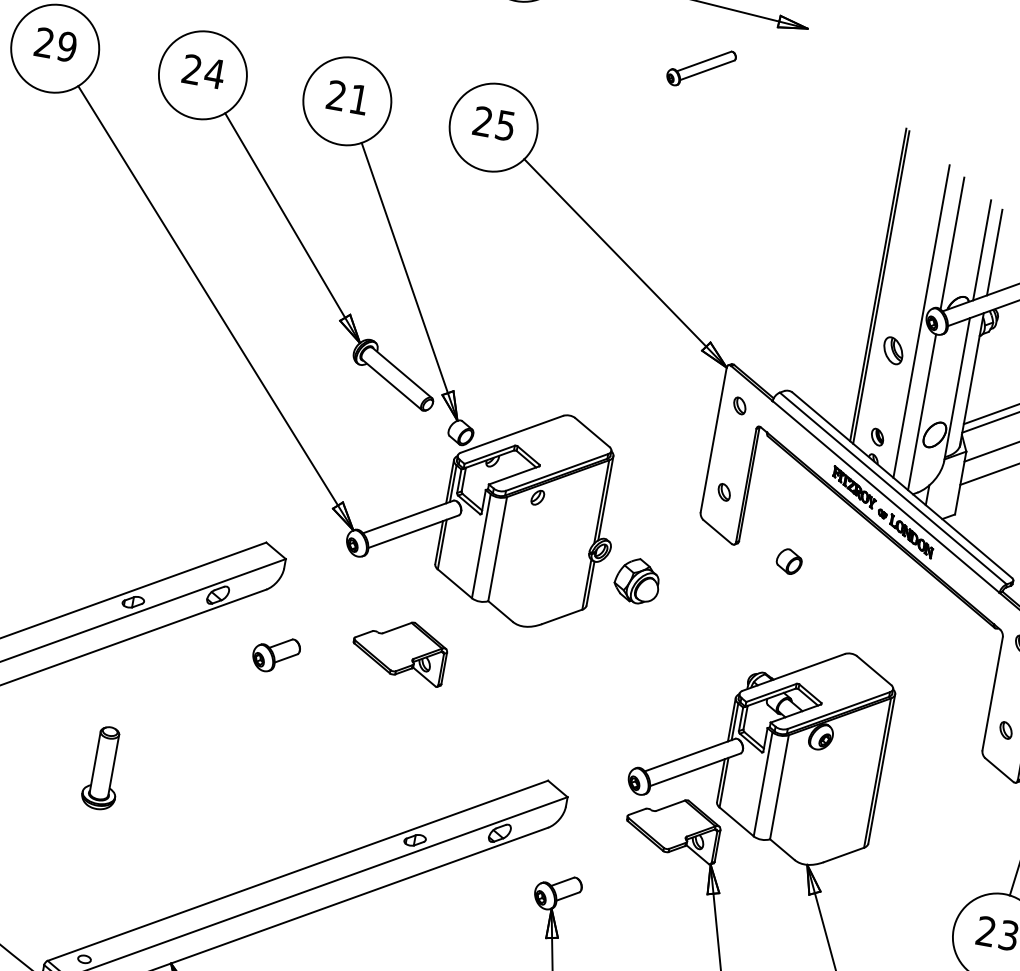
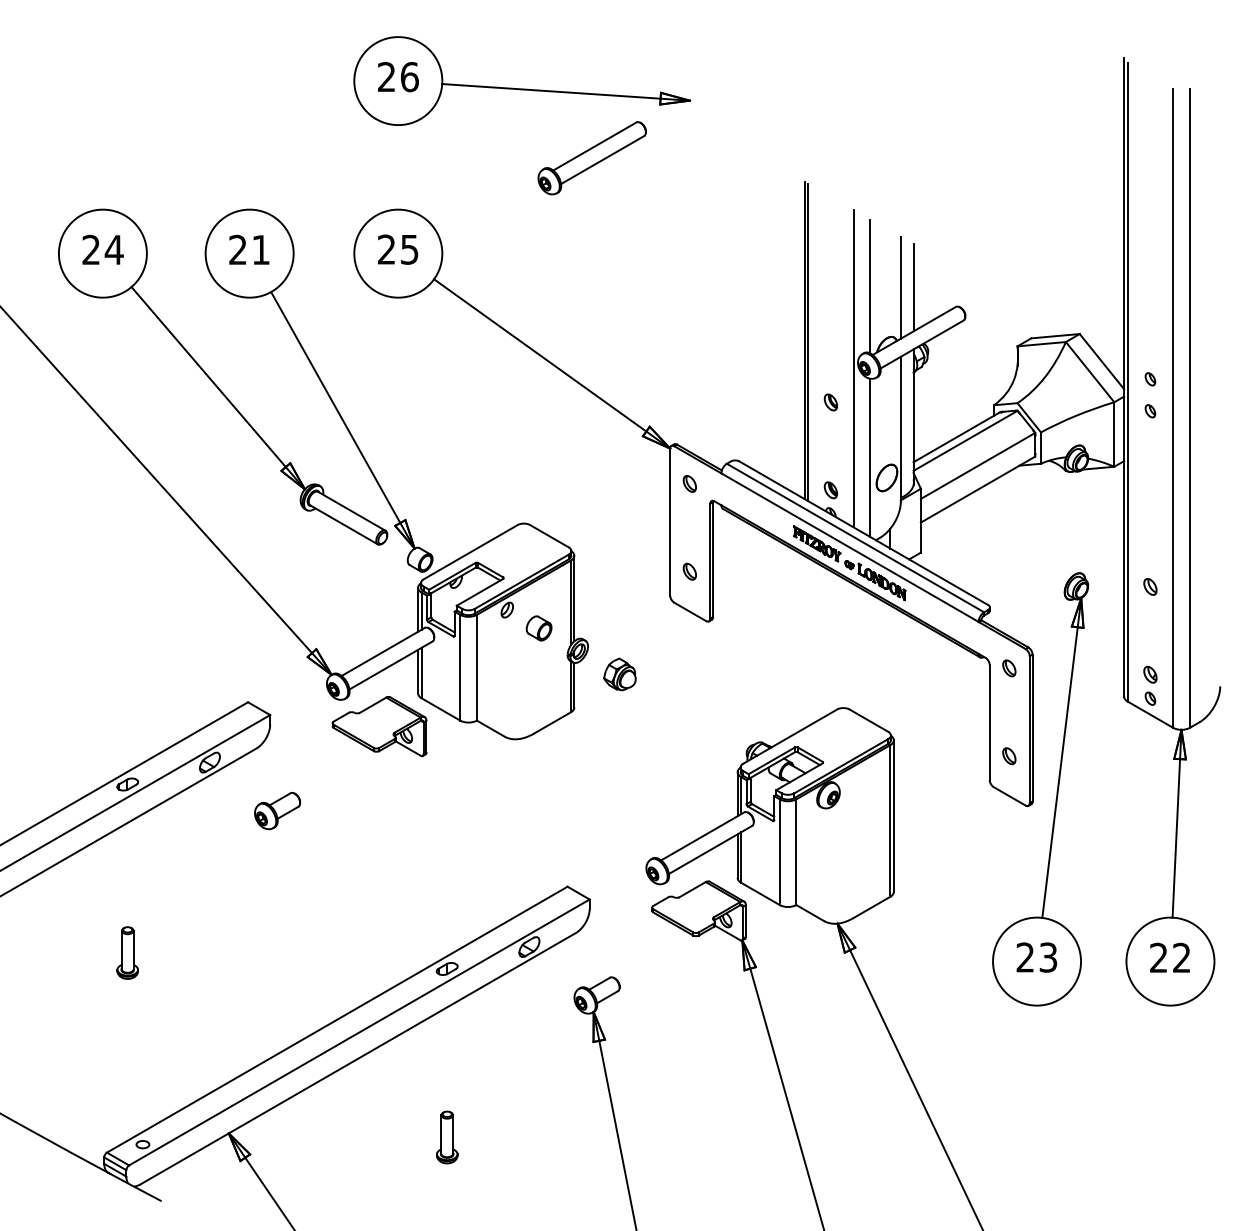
part: (700, 68) -> (591, 158), size x1.67
part: (892, 350) -> (830, 402), size x0.62
part: (788, 561) -> (538, 628), moved
part: (636, 581) -> (619, 674), size x0.71
part: (399, 650) -> (379, 726), moved
part: (103, 767) -> (127, 952), size x0.62

